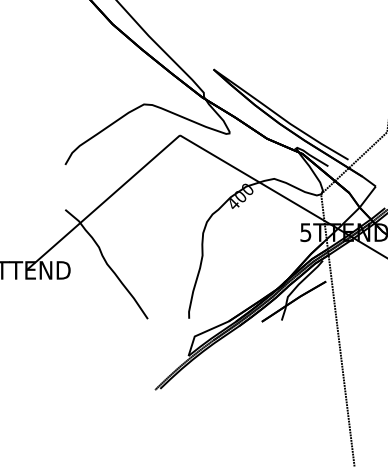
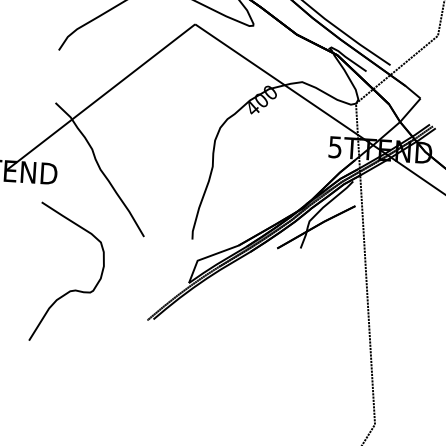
curve: (90, 367) -> (73, 289), added

